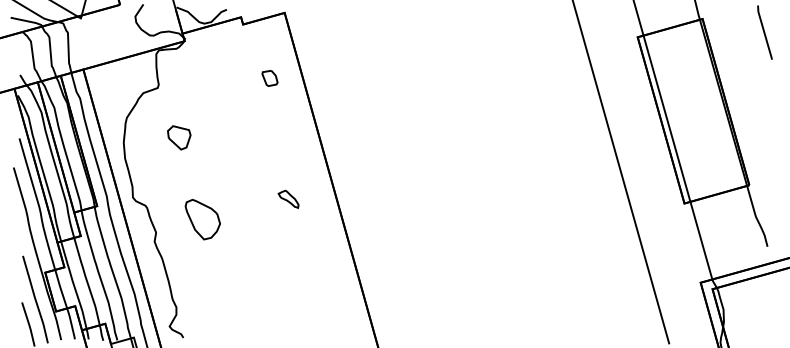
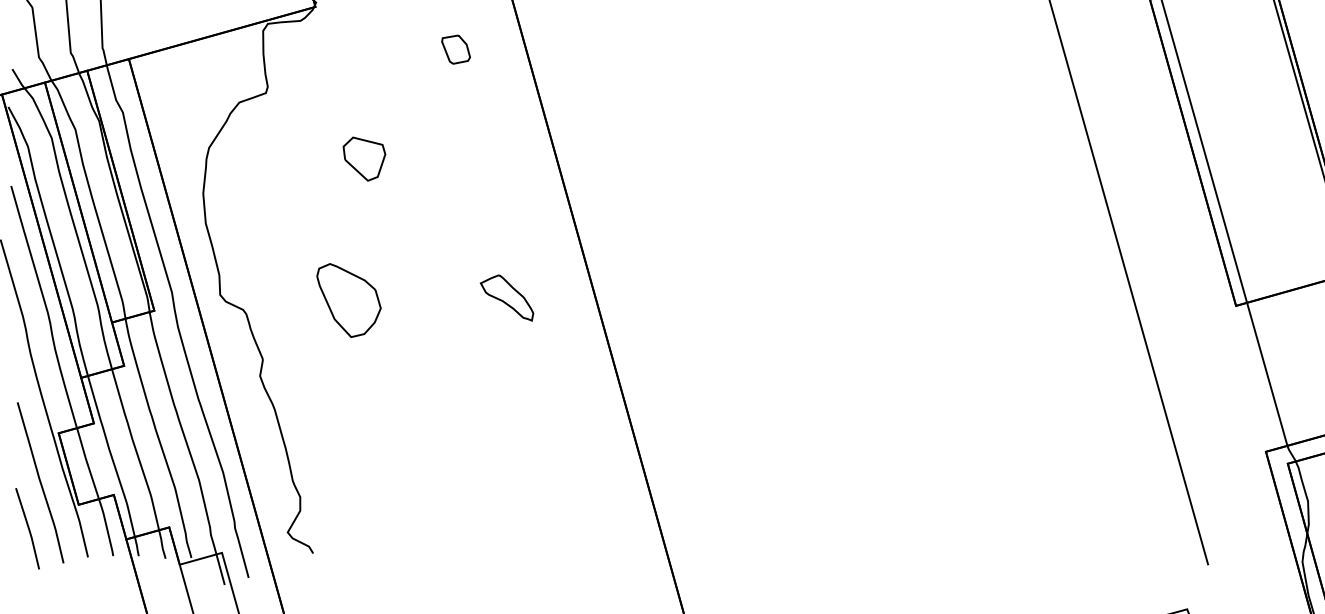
part: (269, 78) -> (455, 49), moved
part: (179, 137) -> (364, 158), moved
part: (288, 199) -> (506, 298), size x1.43
part: (202, 219) -> (348, 300), moved

